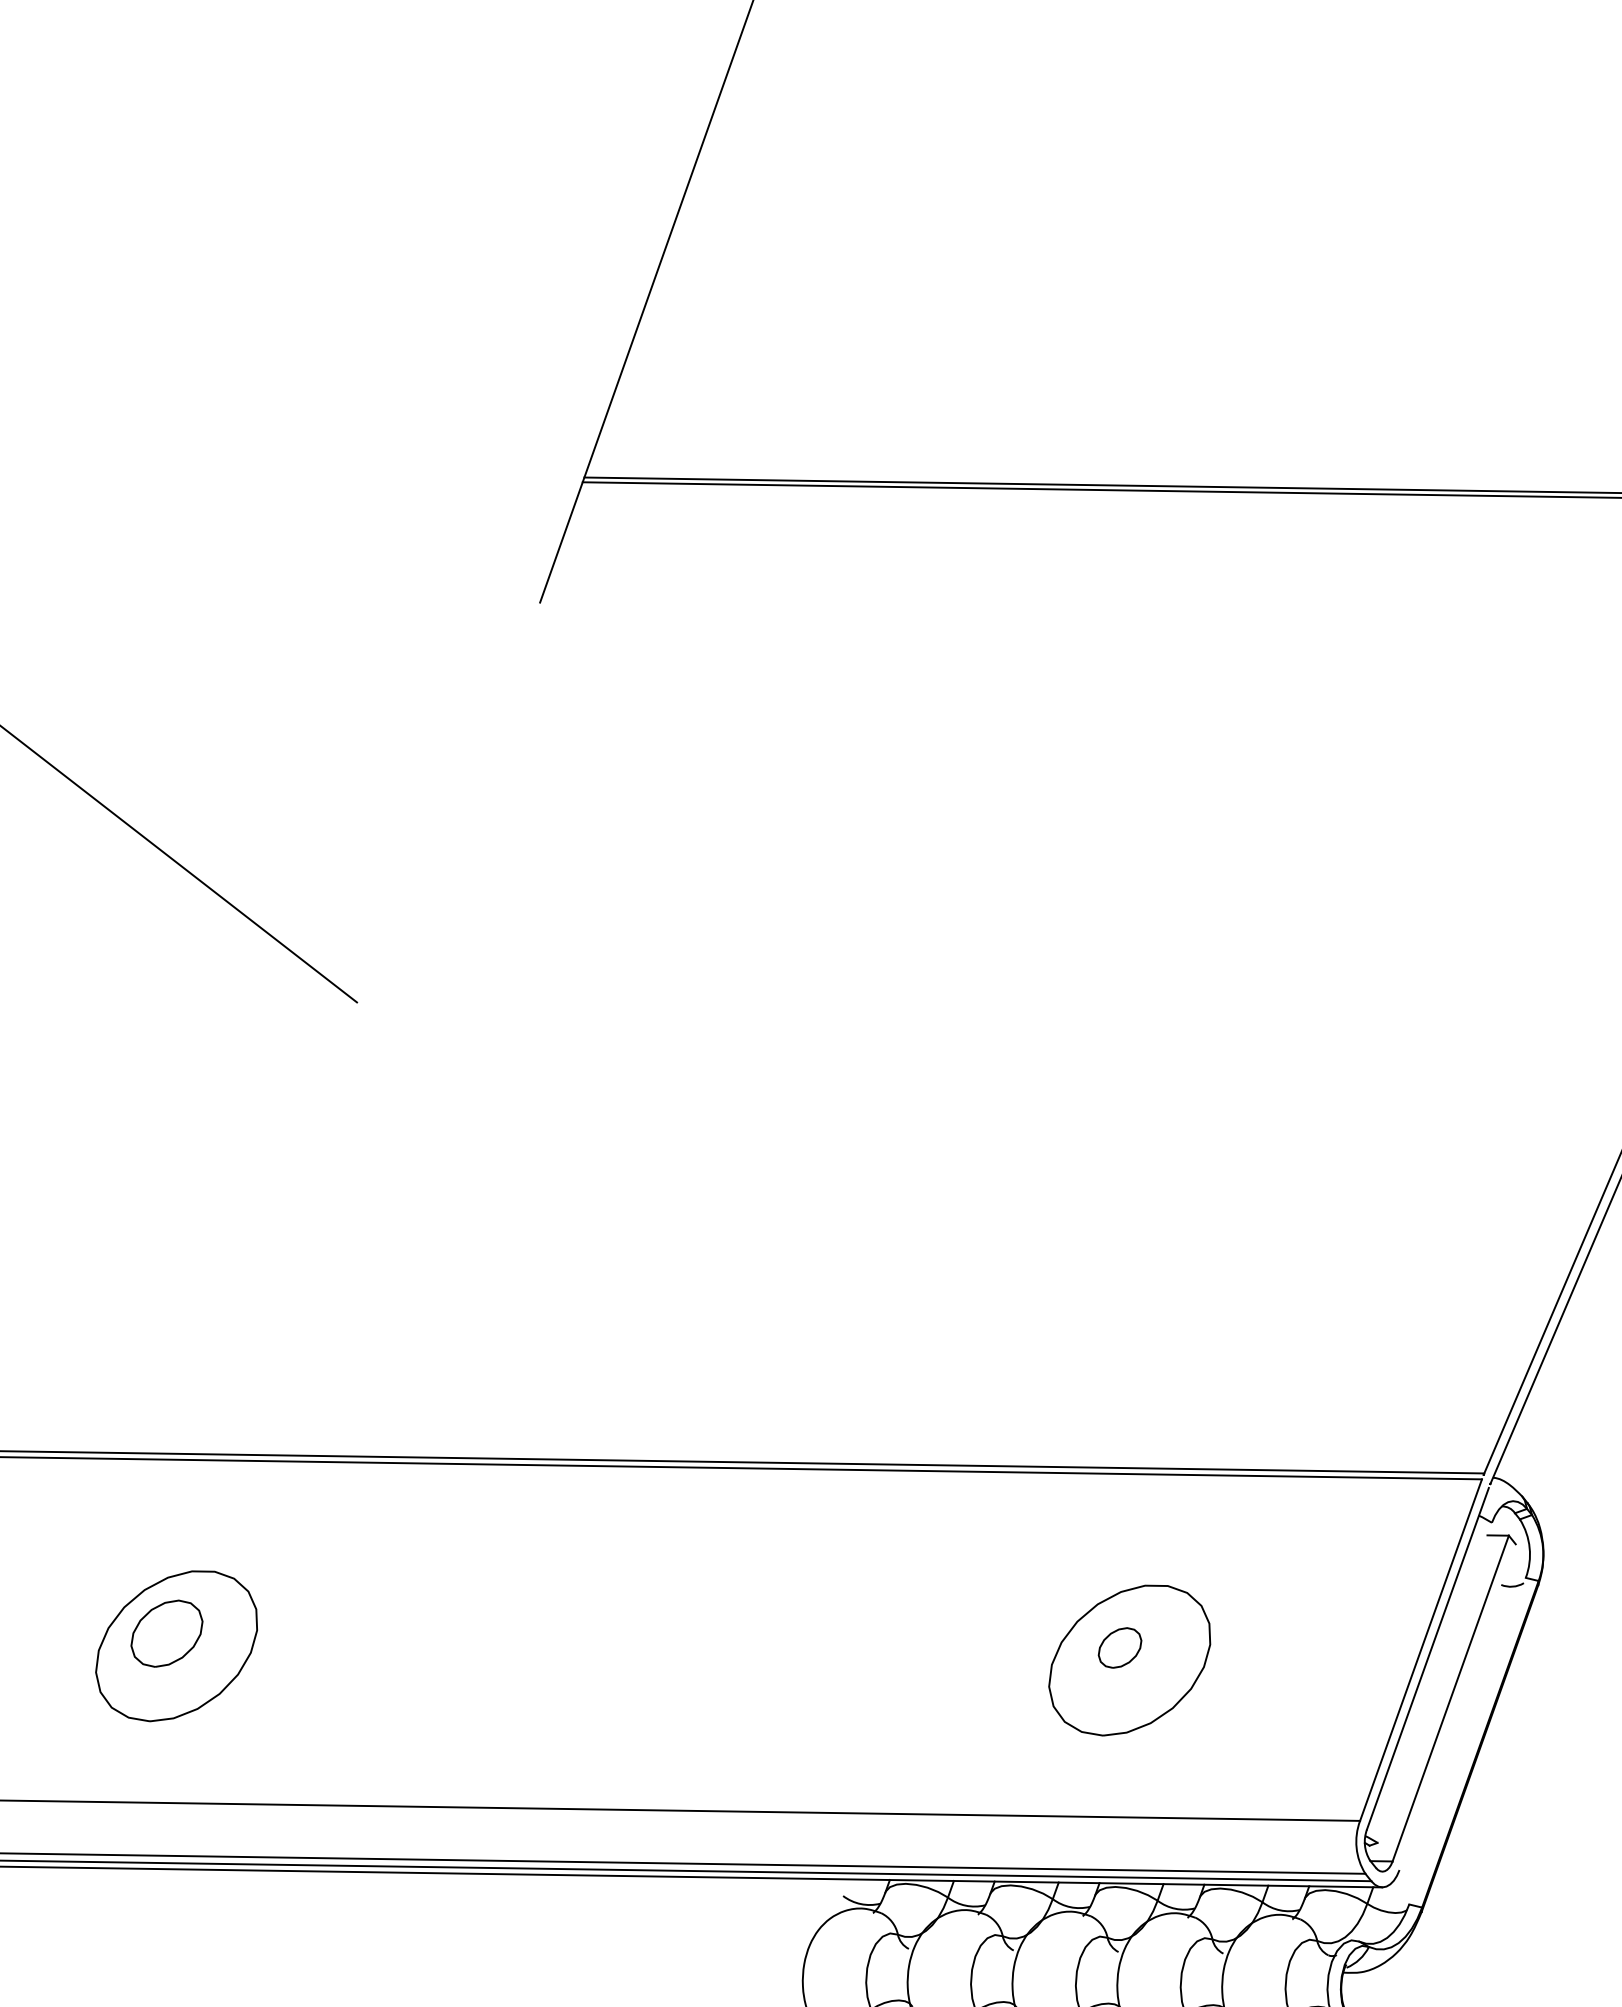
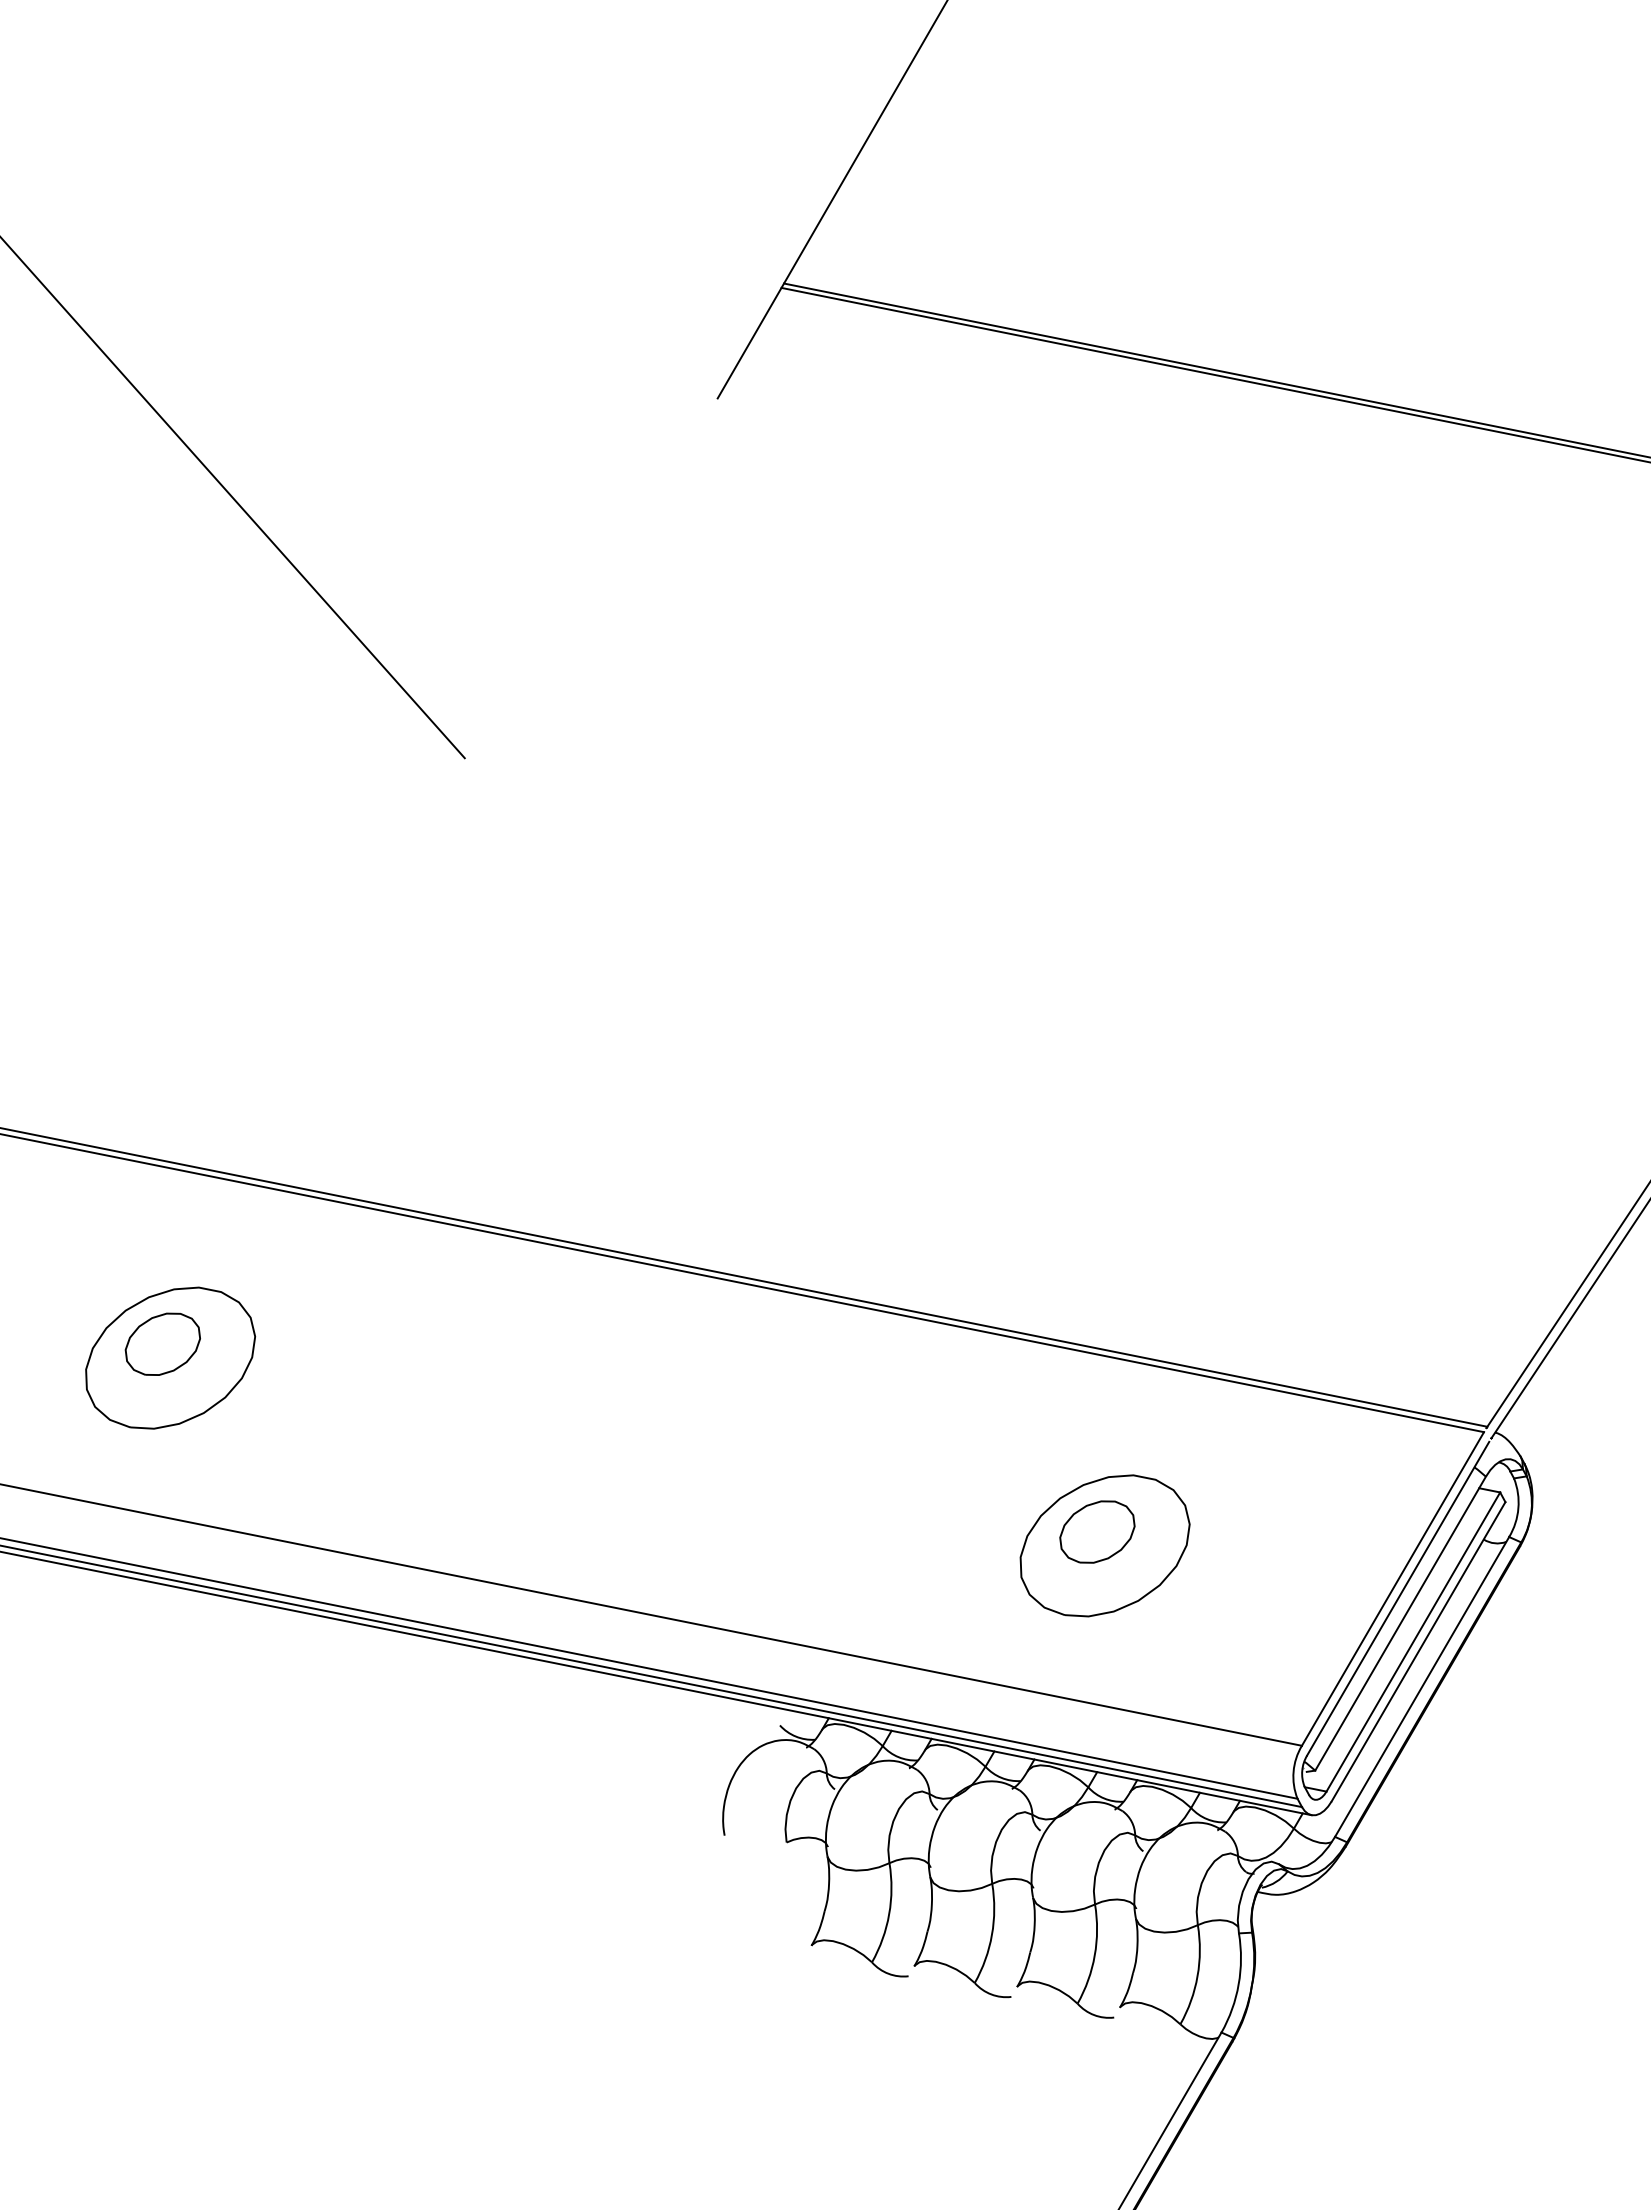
part: (1120, 1647) -> (1097, 1531), size x1.67
line: (1434, 1682) -> (1400, 1623), added
line: (1457, 1706) -> (1418, 1651), added
line: (1467, 1740) -> (1422, 1686), added

